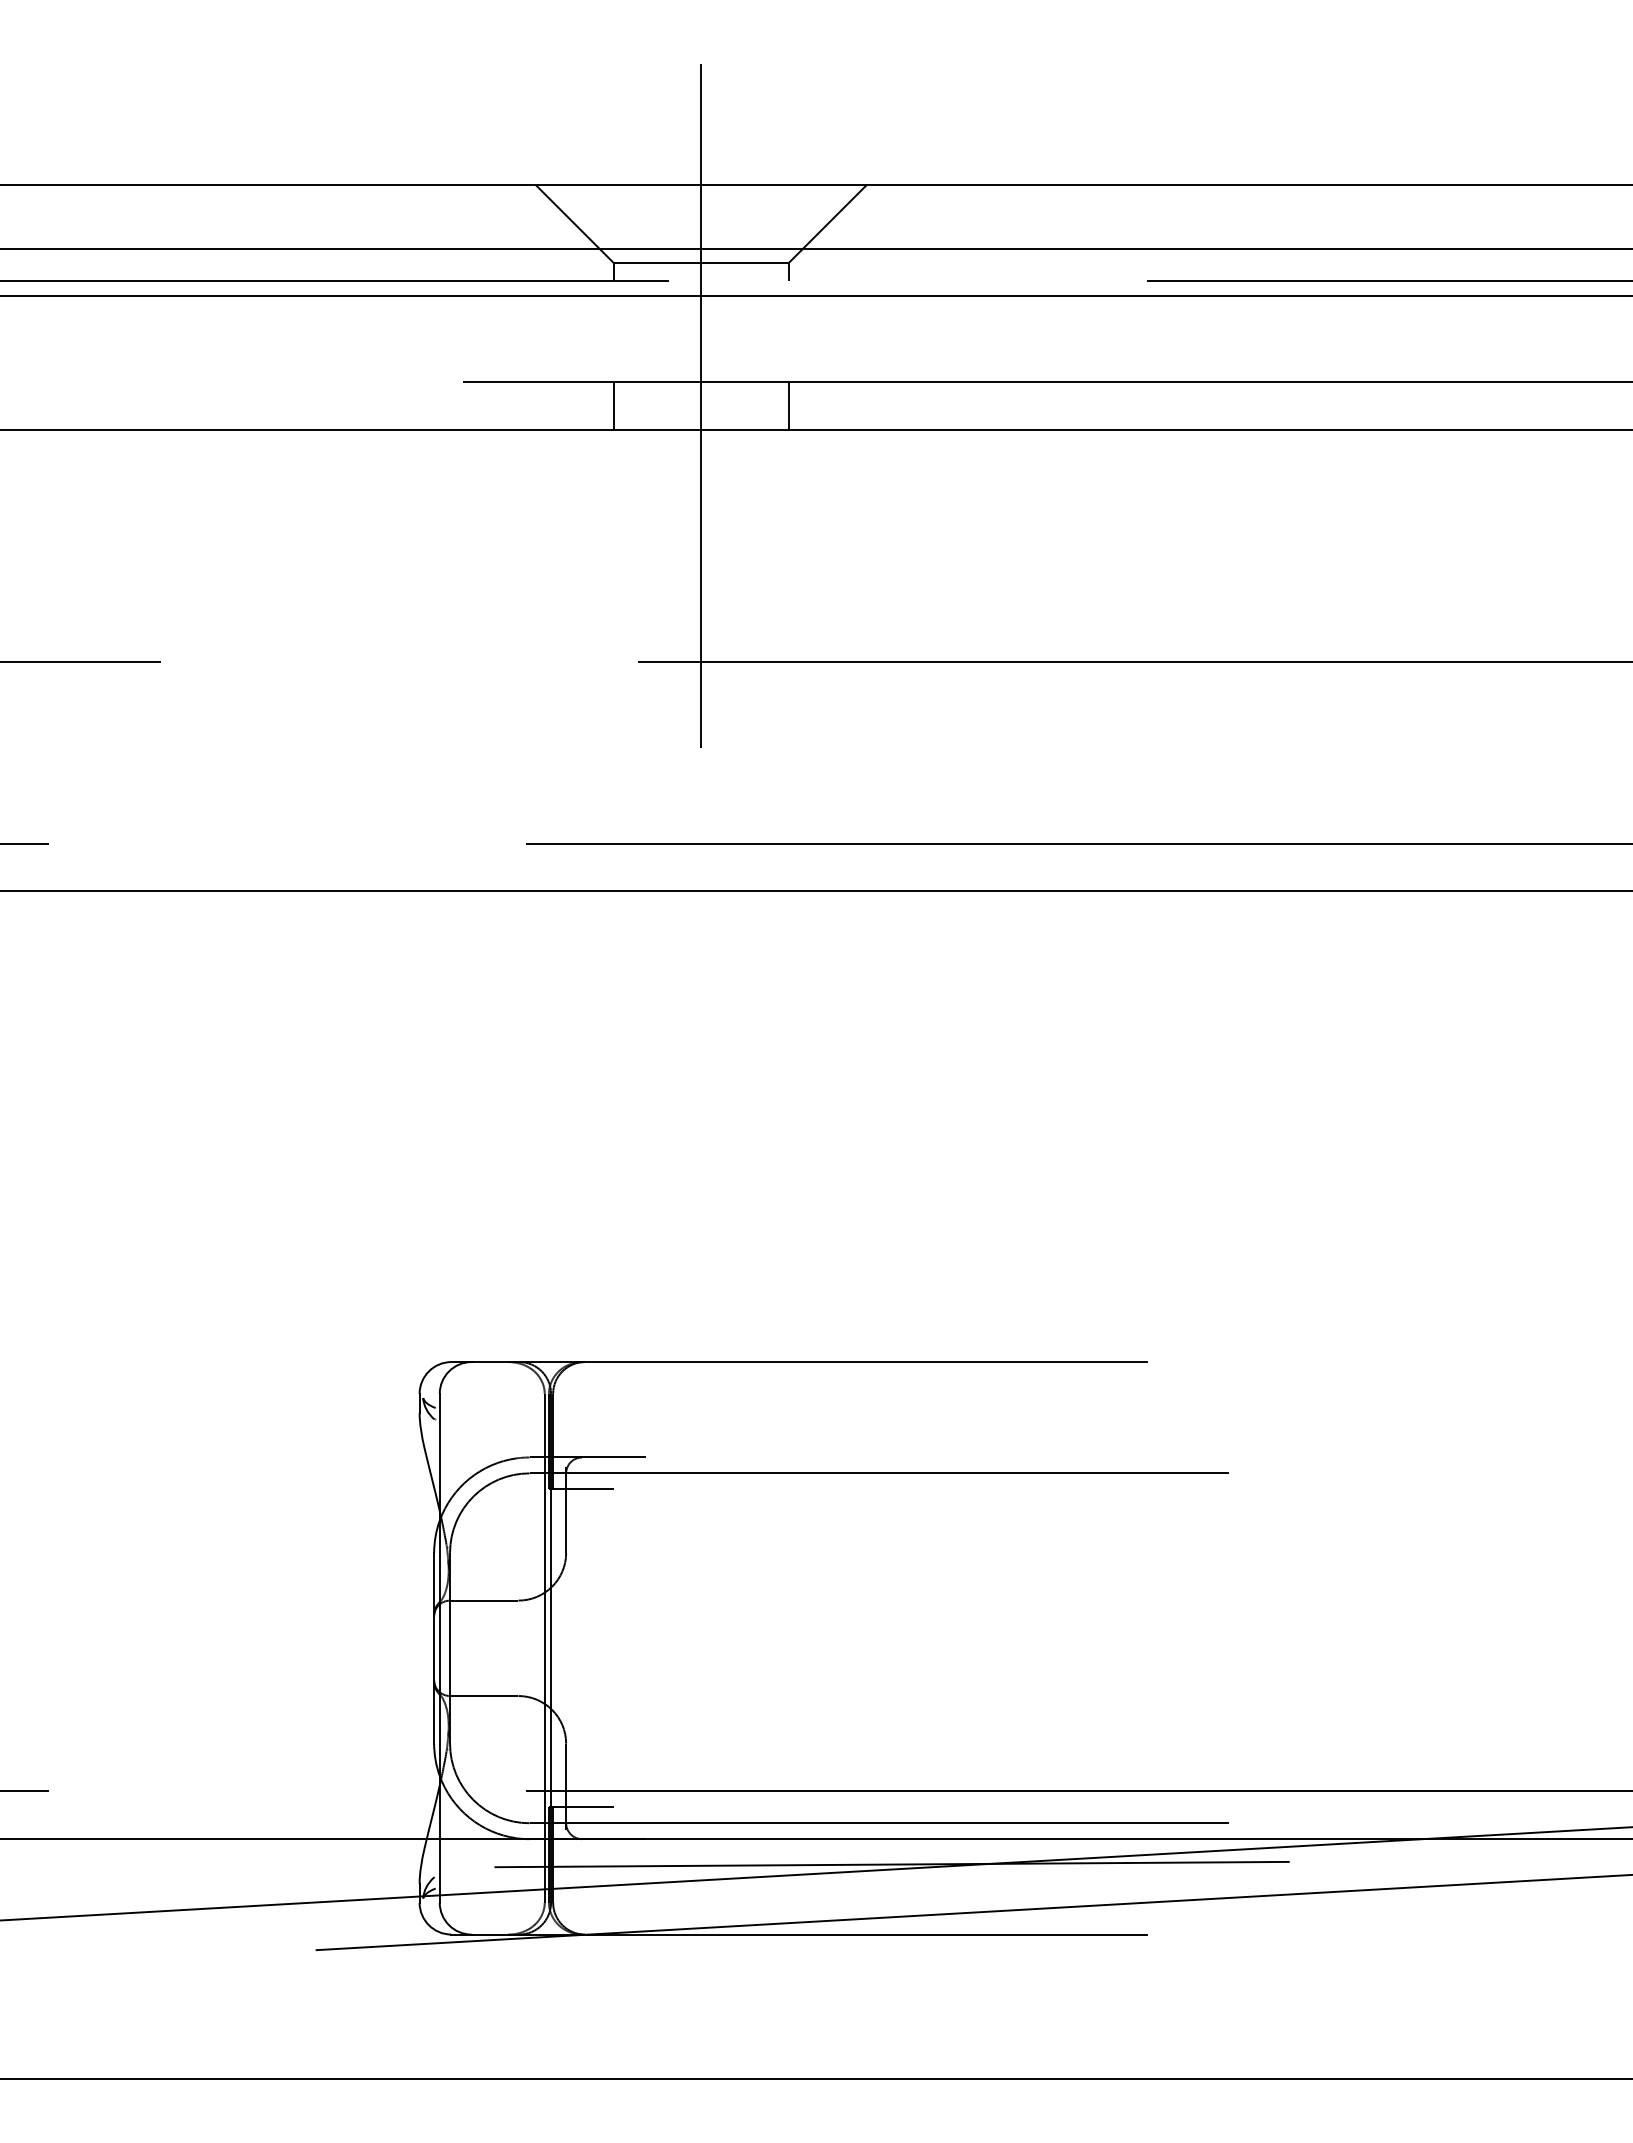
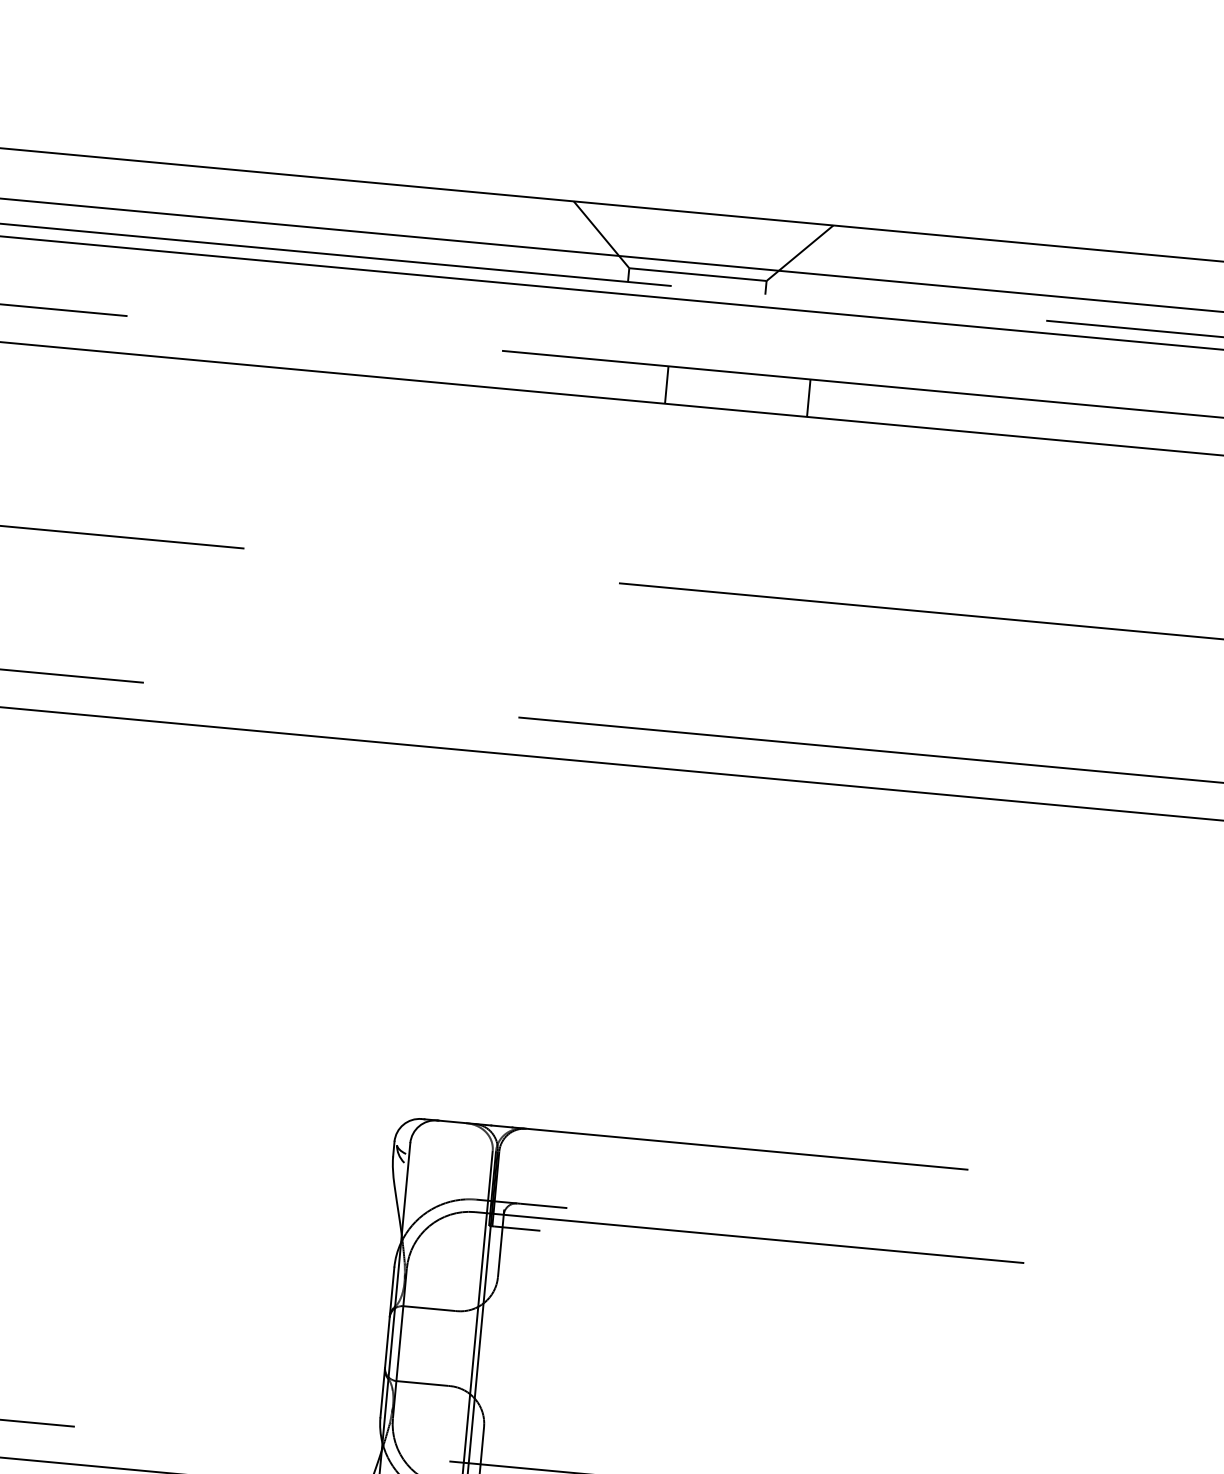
line: (613, 406) -> (666, 385), moved
line: (701, 406) -> (687, 387), removed
line: (788, 406) -> (808, 398), moved

